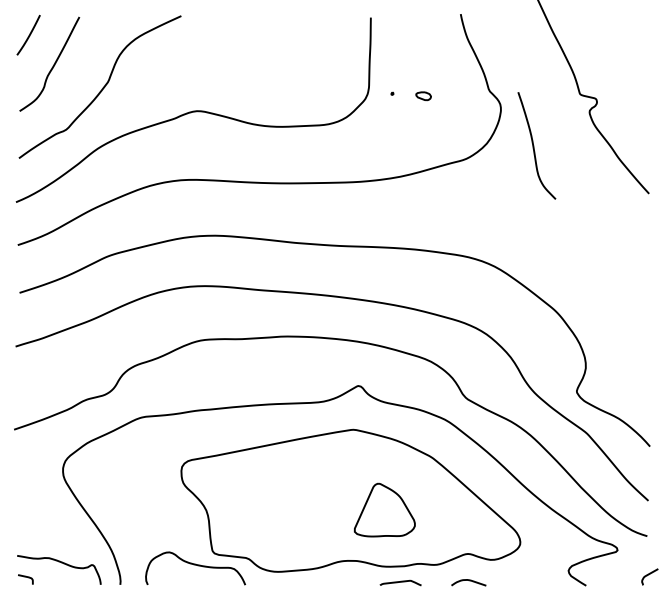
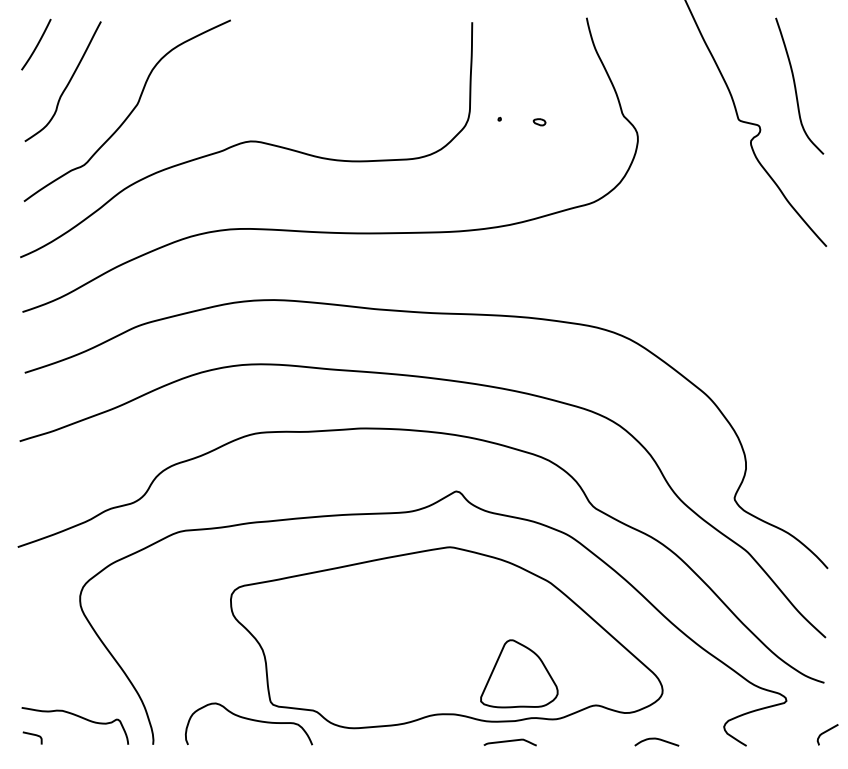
part: (423, 95) -> (539, 121), size x0.62
curve: (534, 145) -> (796, 85), moved
part: (384, 509) -> (518, 673), moved
curve: (469, 581) -> (657, 740), moved

